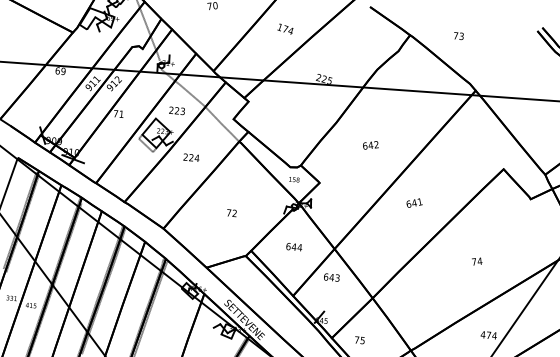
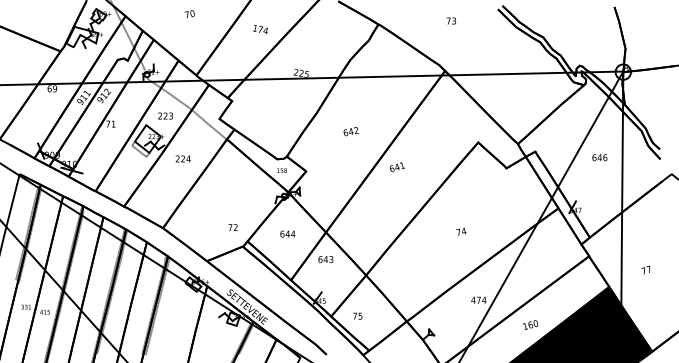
text: (458, 35) -> (451, 20), moved
text: (413, 203) -> (396, 167), moved
text: (231, 212) -> (232, 227), moved

